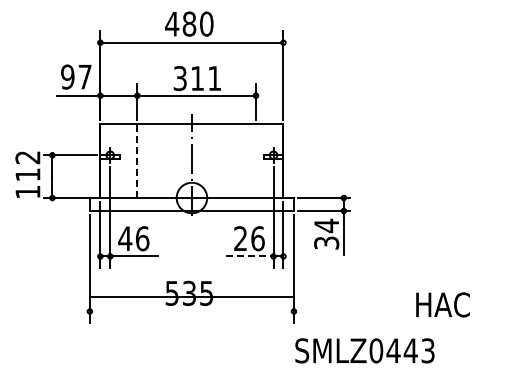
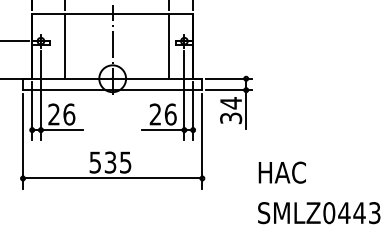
line: (137, 161) -> (64, 46), dashed -> solid
line: (256, 161) -> (169, 46), added
text: (125, 238) -> (54, 114), 46 -> 26
line: (249, 256) -> (163, 130), dashed -> solid
line: (191, 297) -> (112, 178), moved
text: (442, 304) -> (281, 172), moved
text: (364, 350) -> (318, 212), moved

